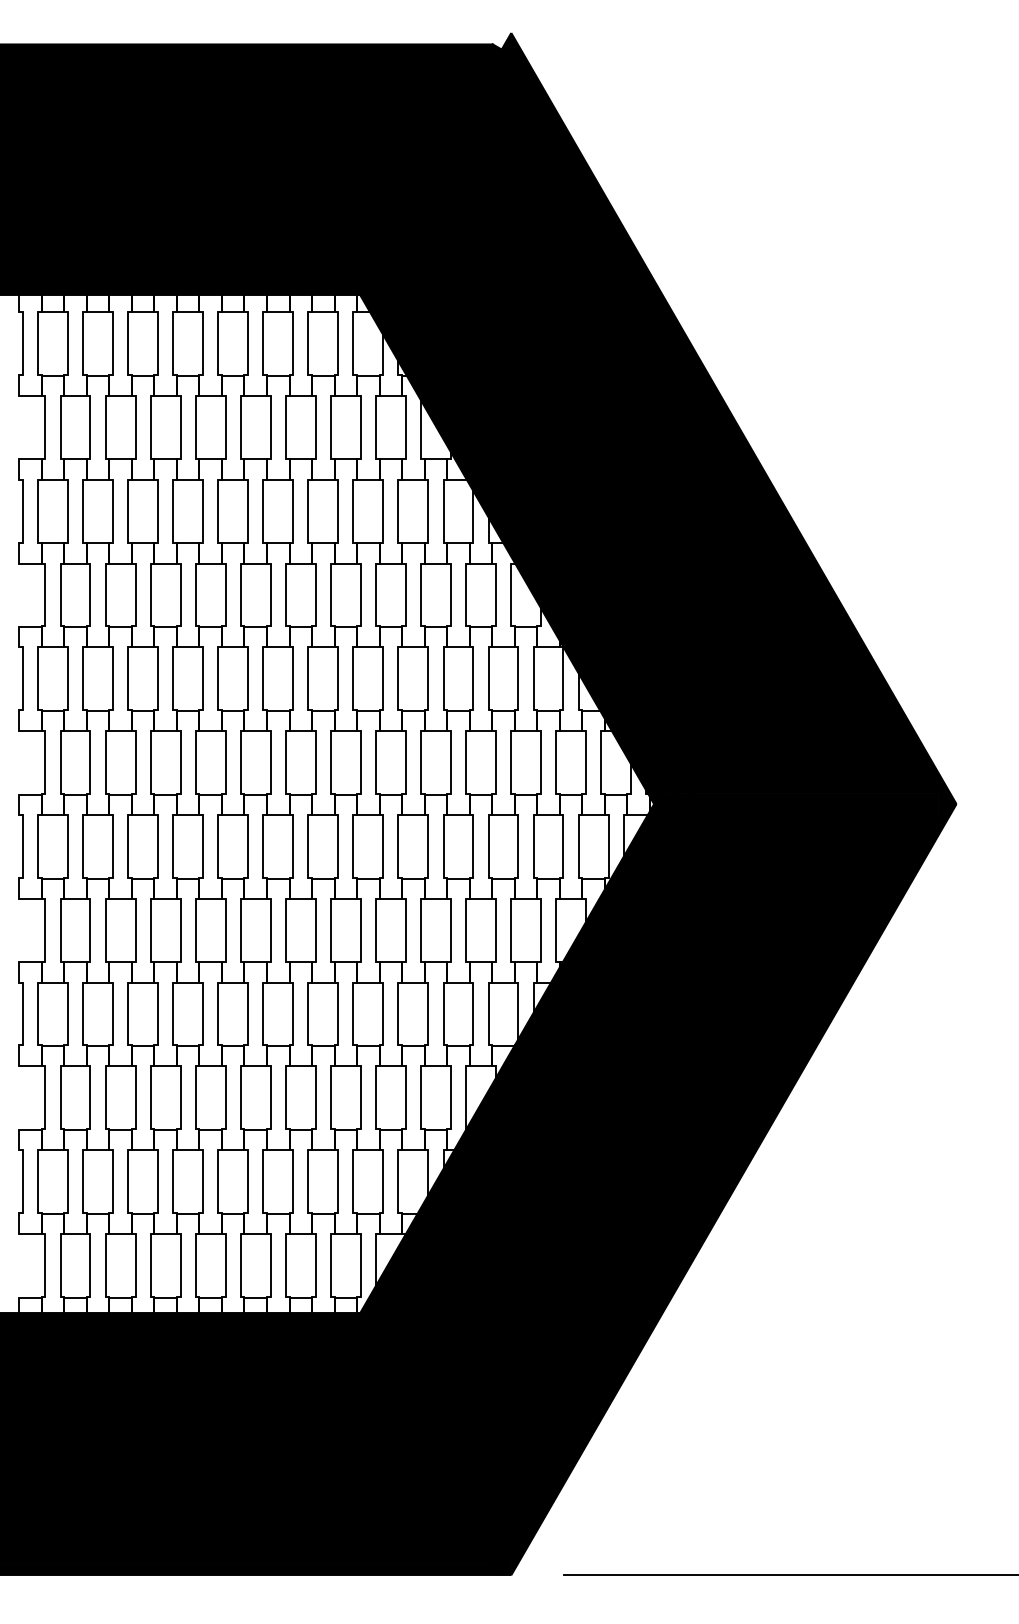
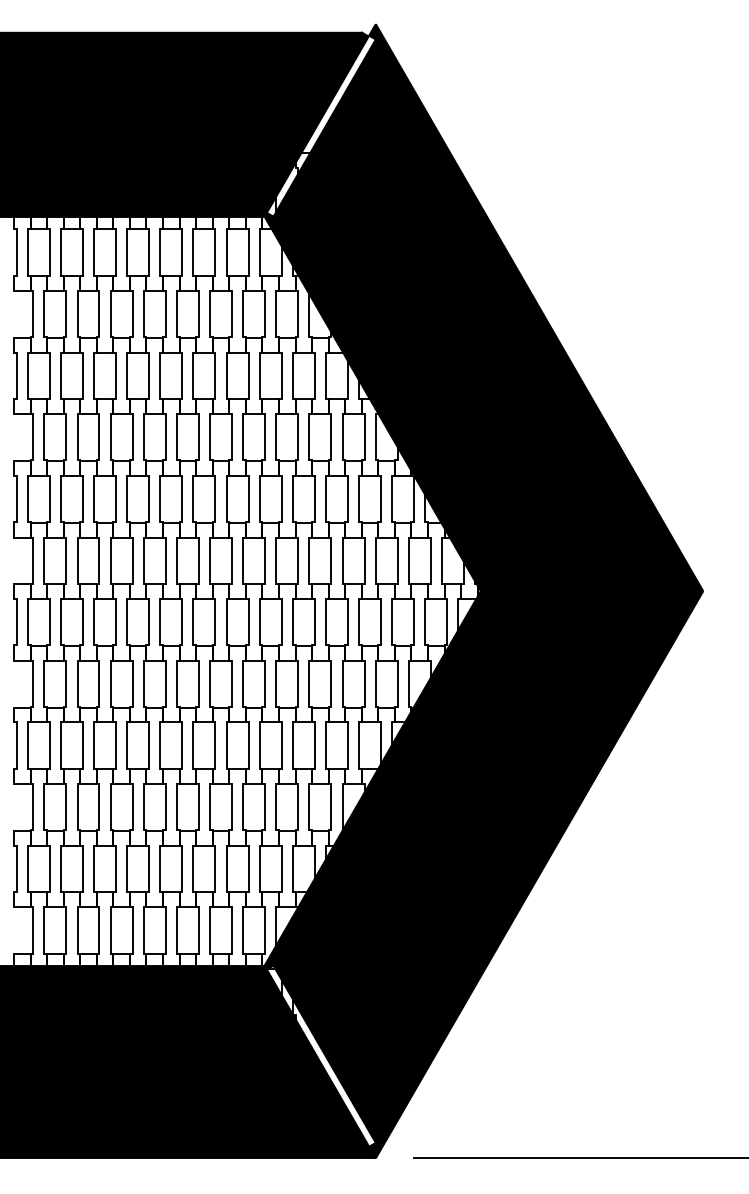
fill: (437, 171) -> (321, 125), removed
fill: (437, 1436) -> (321, 1056), removed

